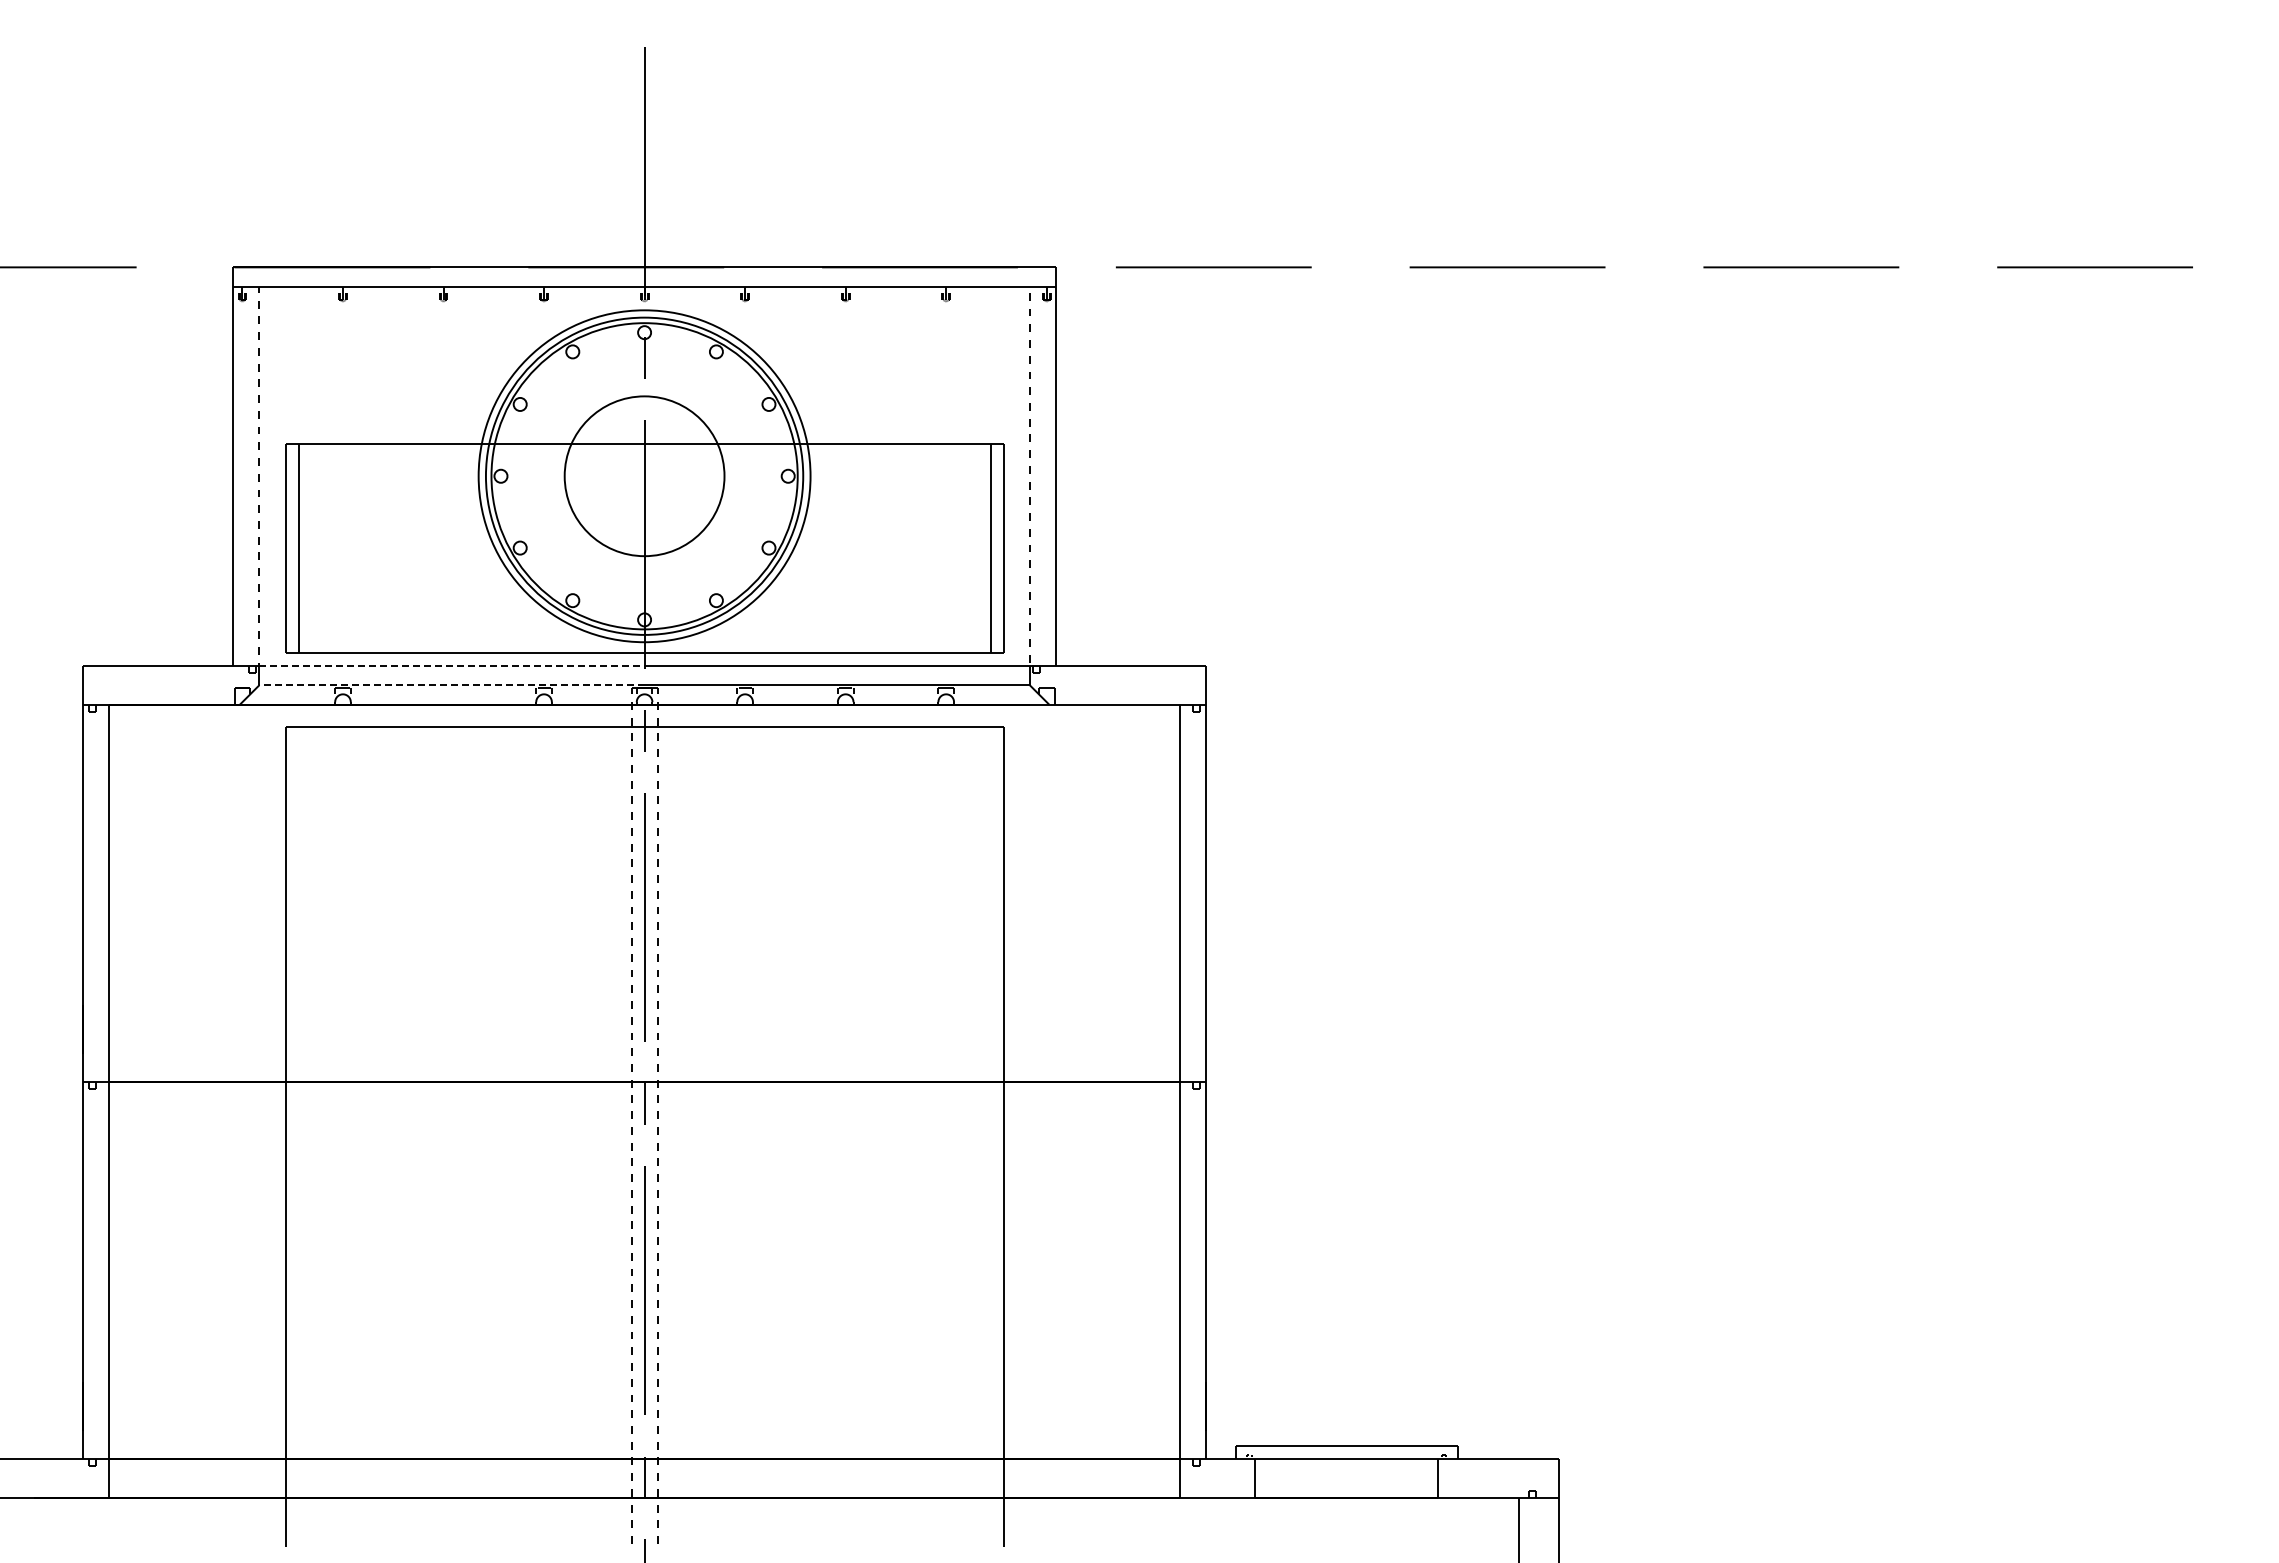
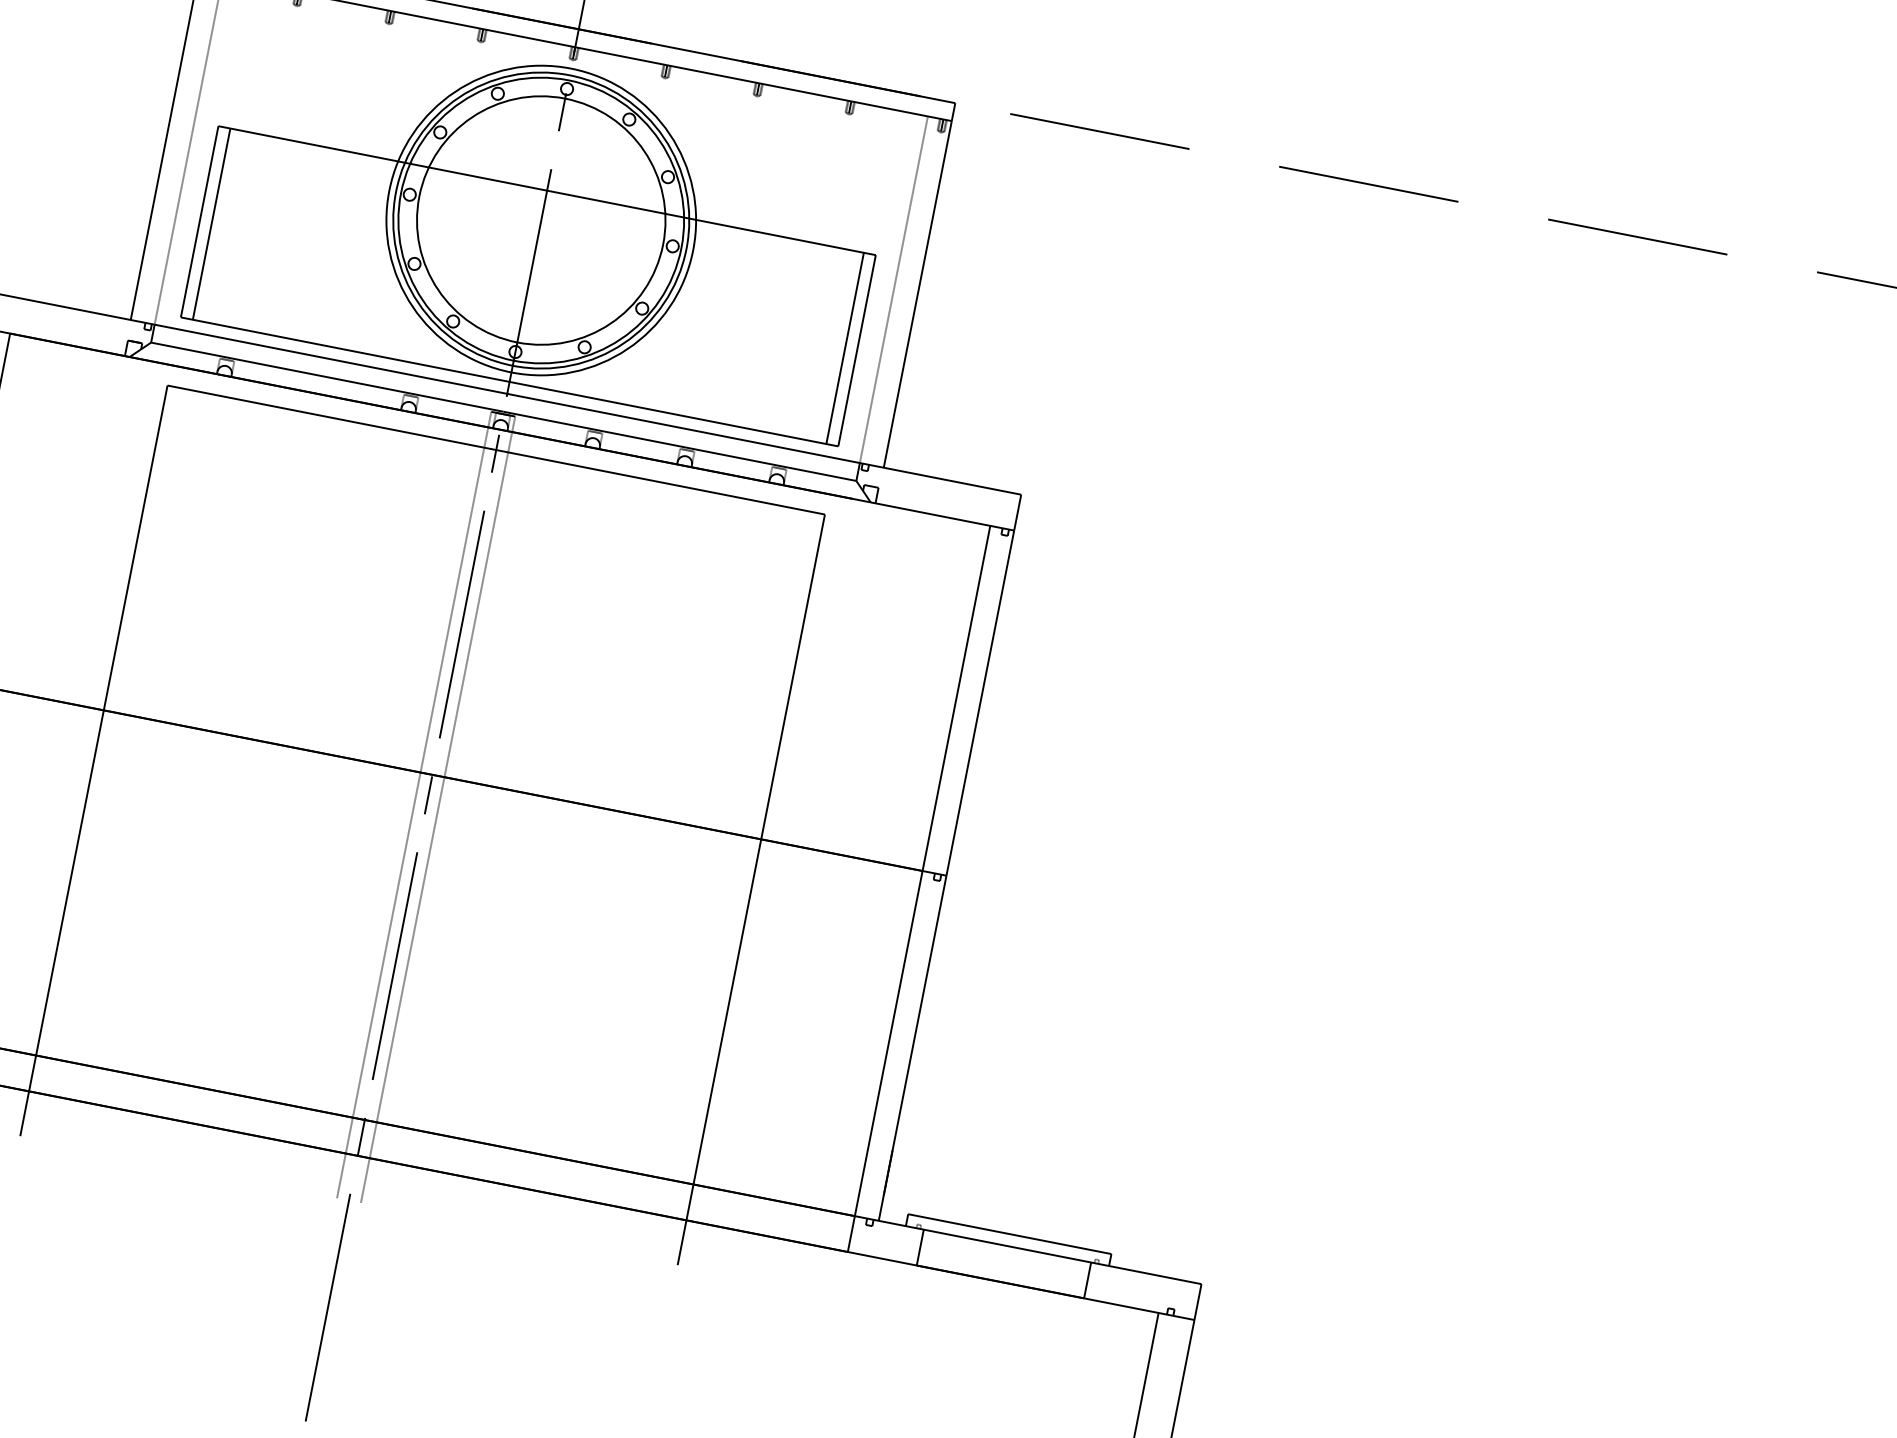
circle: (644, 476) -> (541, 220), size x1.67
line: (452, 665) -> (331, 359), dashed -> solid
line: (452, 685) -> (327, 377), dashed -> solid

